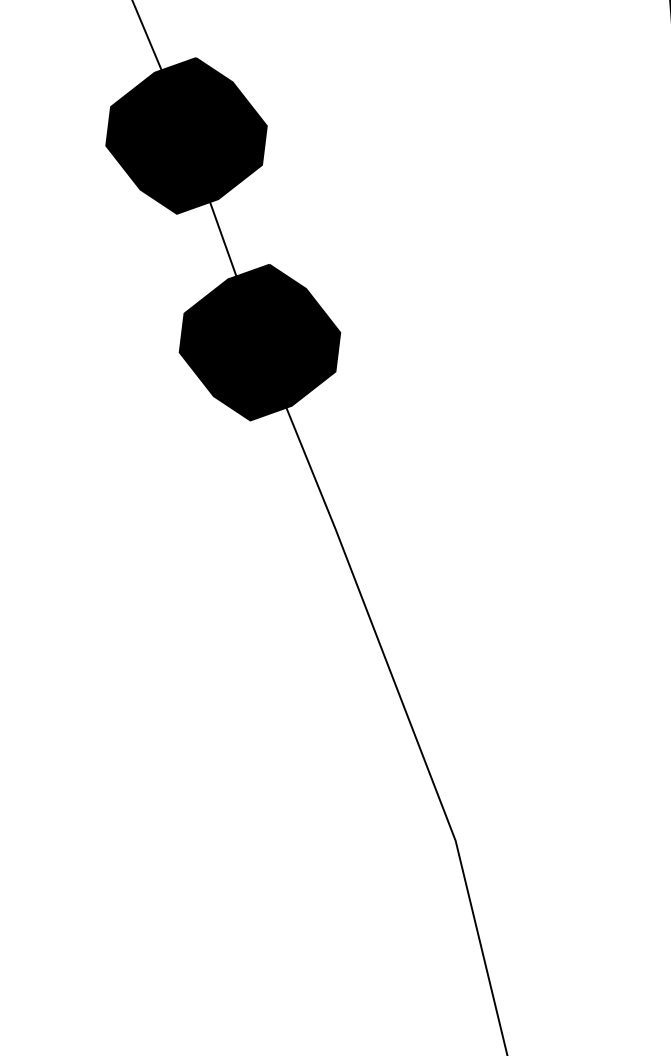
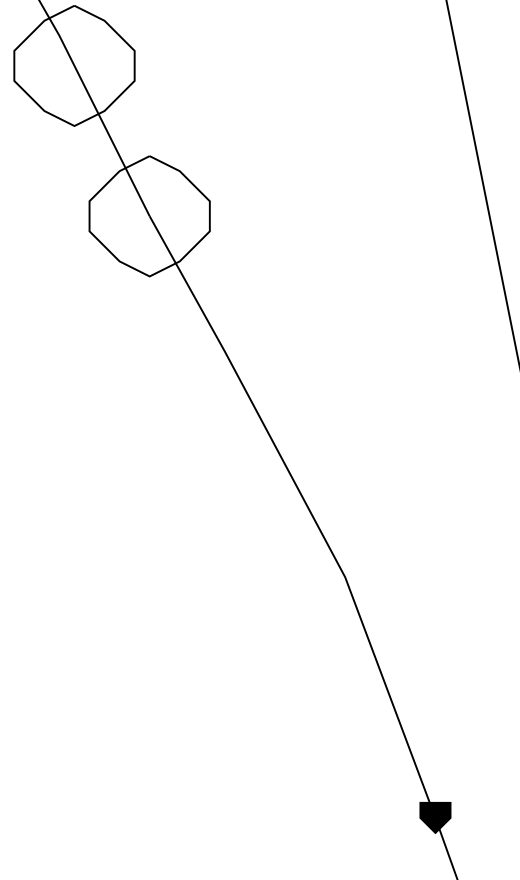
fill: (186, 135) -> (74, 65), removed
fill: (259, 342) -> (149, 216), removed

